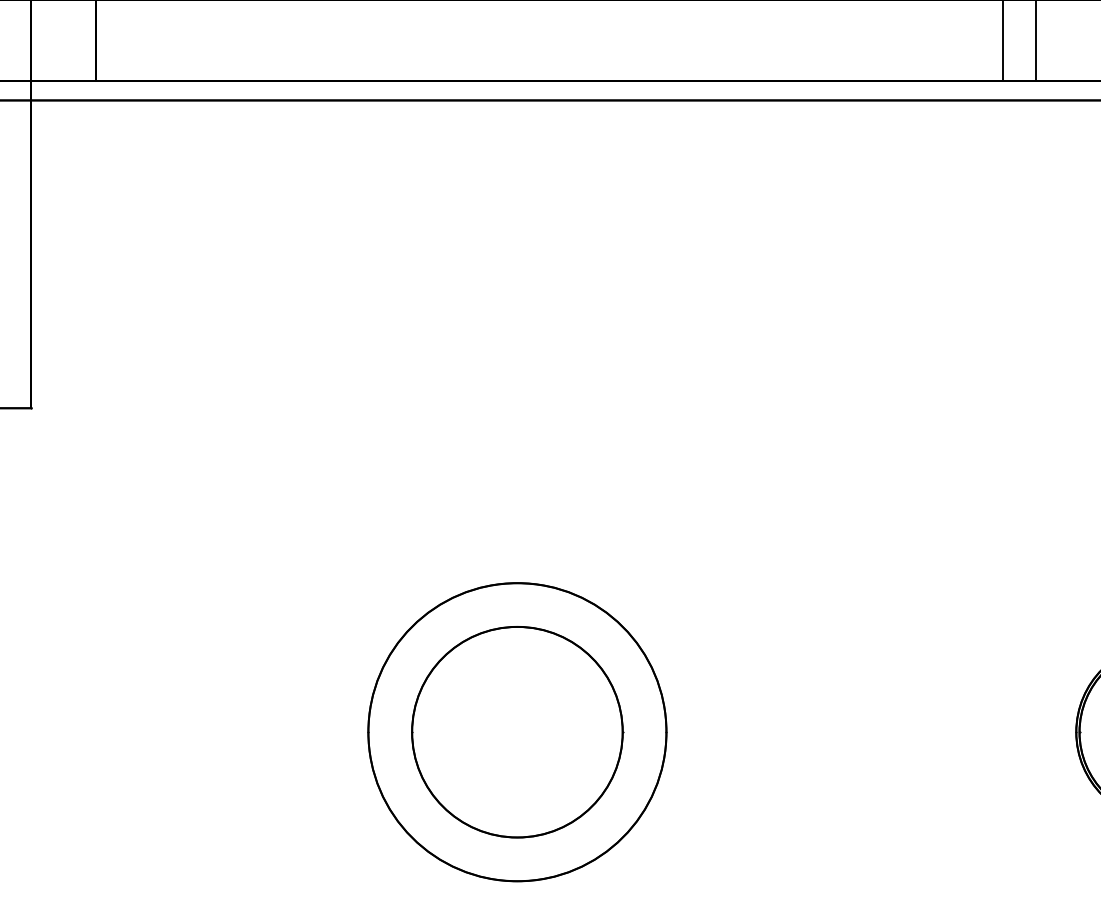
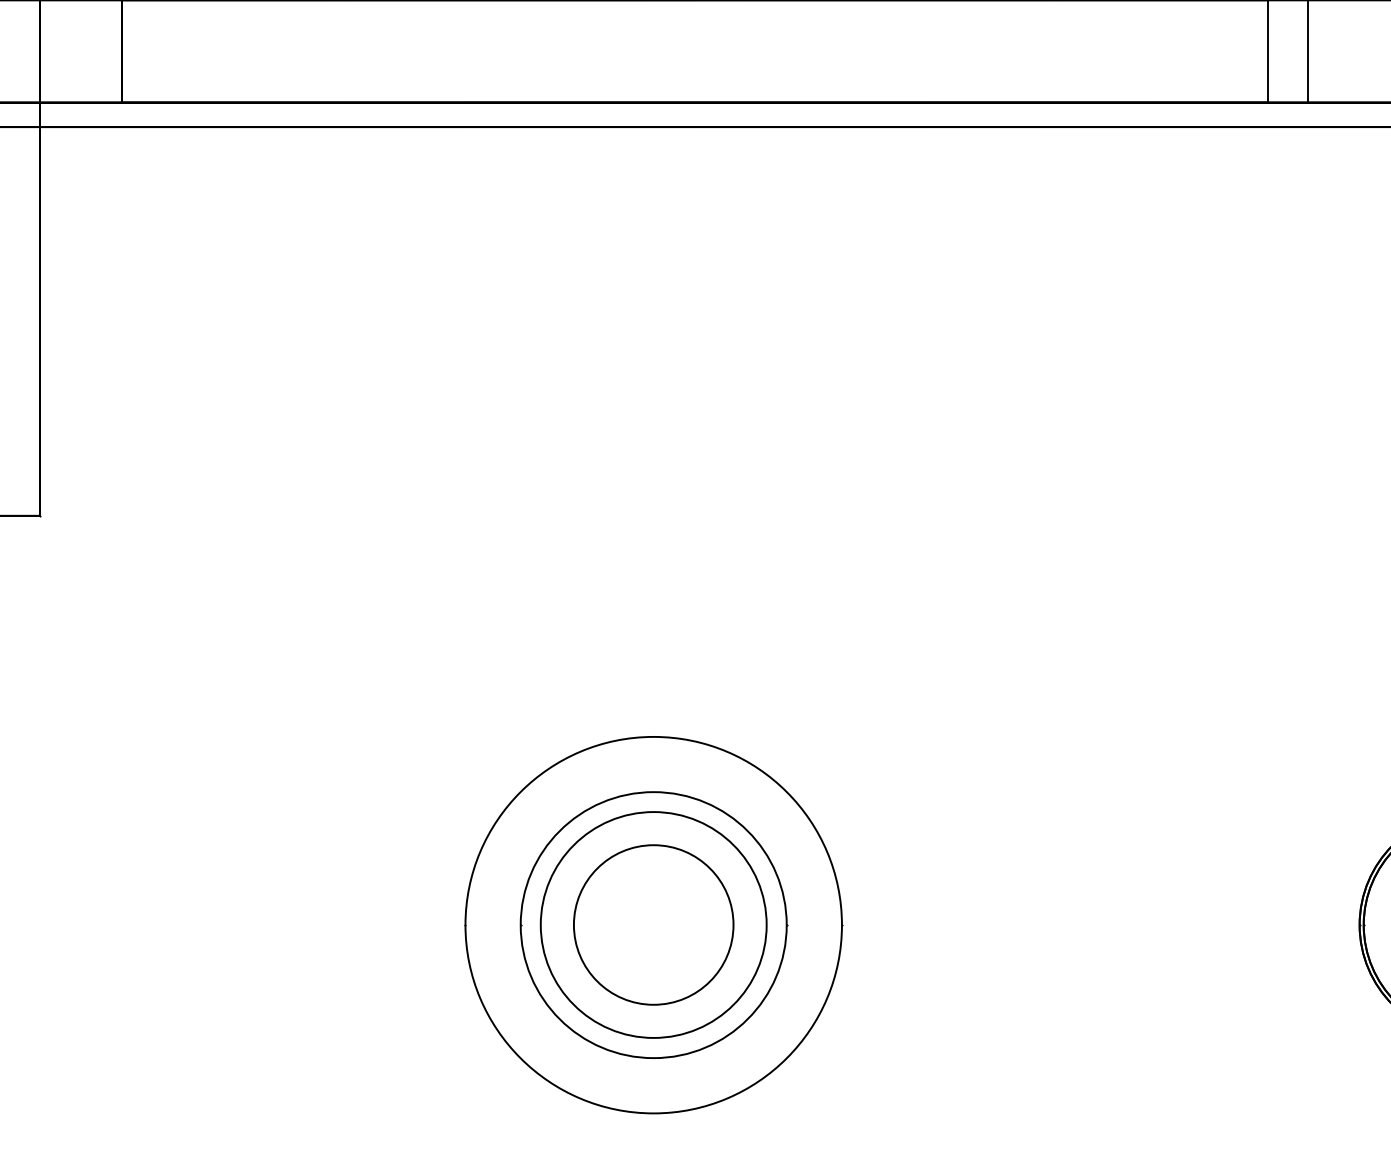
circle: (517, 731) -> (653, 924), size x0.6
circle: (517, 732) -> (653, 925), size x0.6

